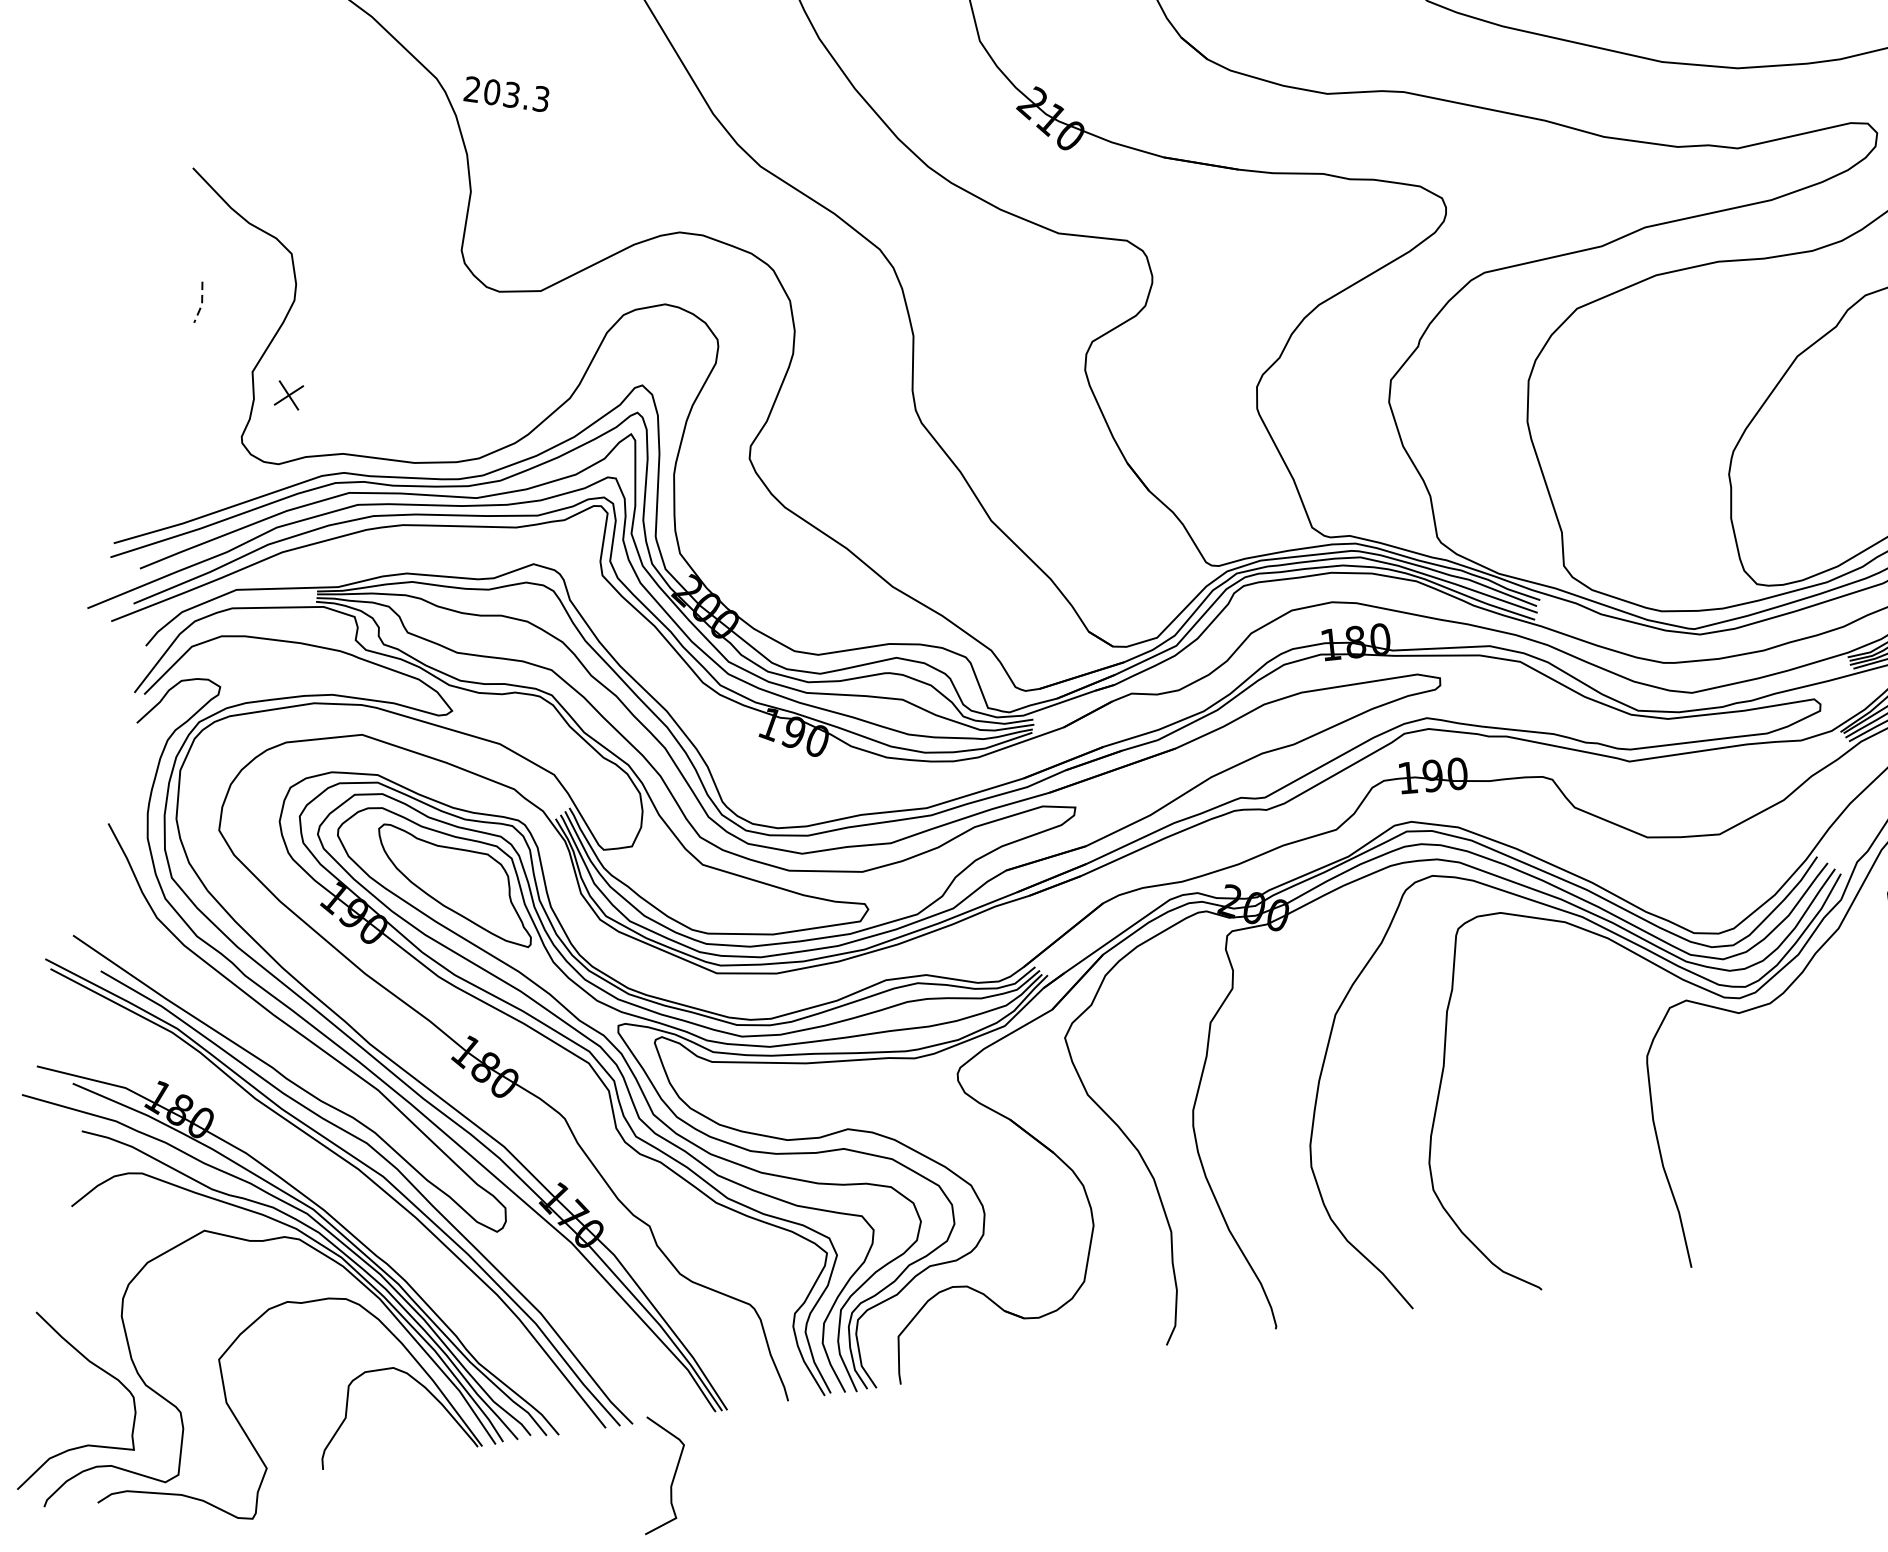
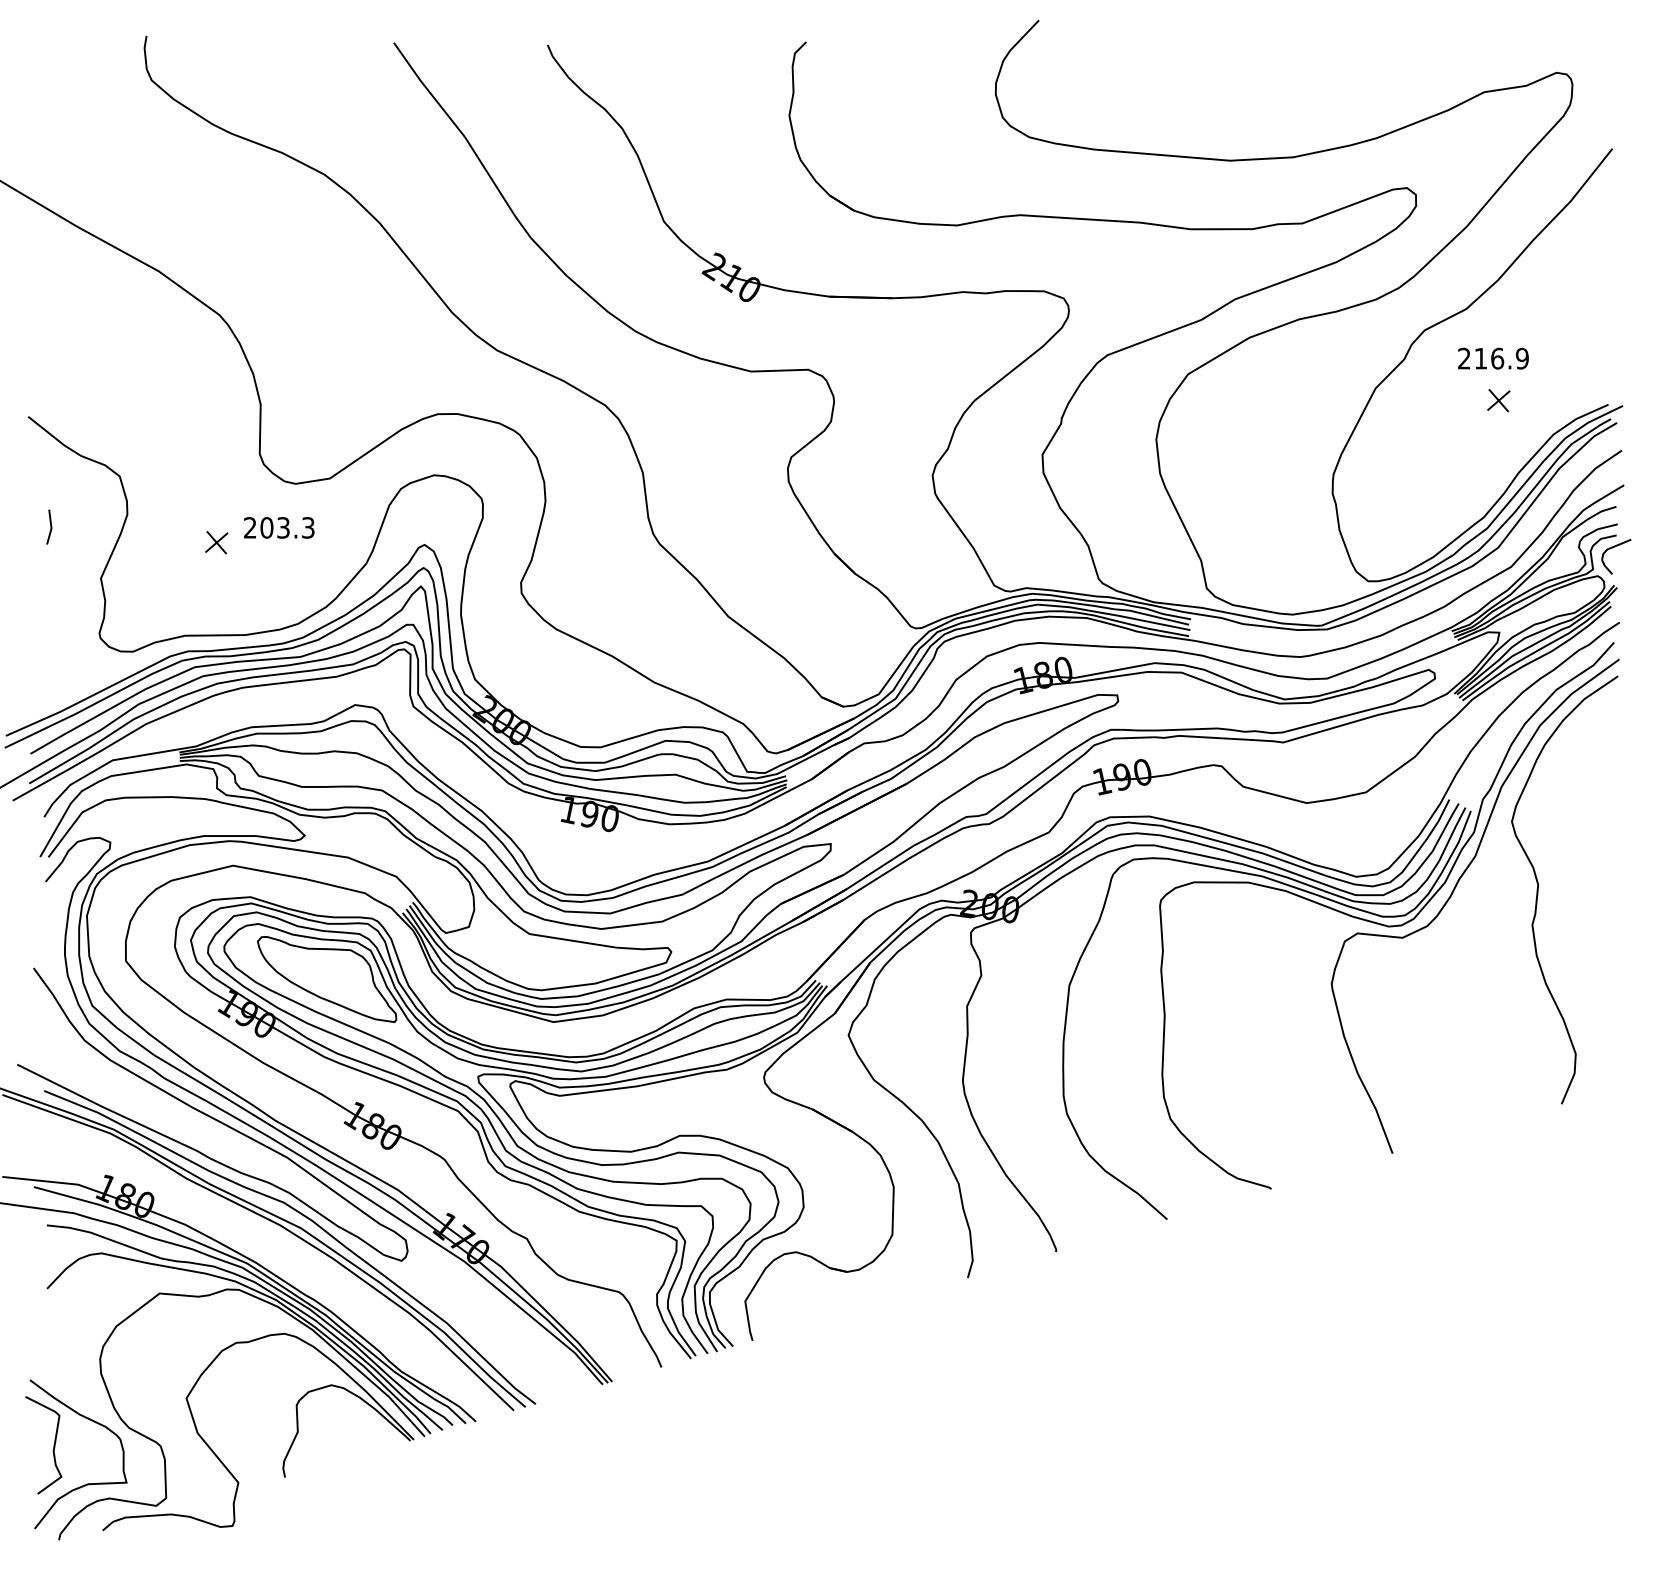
text: (507, 93) -> (279, 527), moved
line: (202, 304) -> (51, 528), dashed -> solid
part: (288, 395) -> (216, 542), moved
curve: (671, 1479) -> (53, 1445), moved

